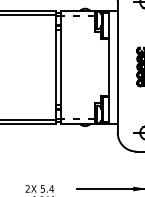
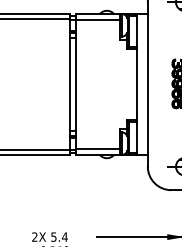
line: (78, 15) -> (98, 19), dashed -> solid
line: (78, 119) -> (98, 149), dashed -> solid

